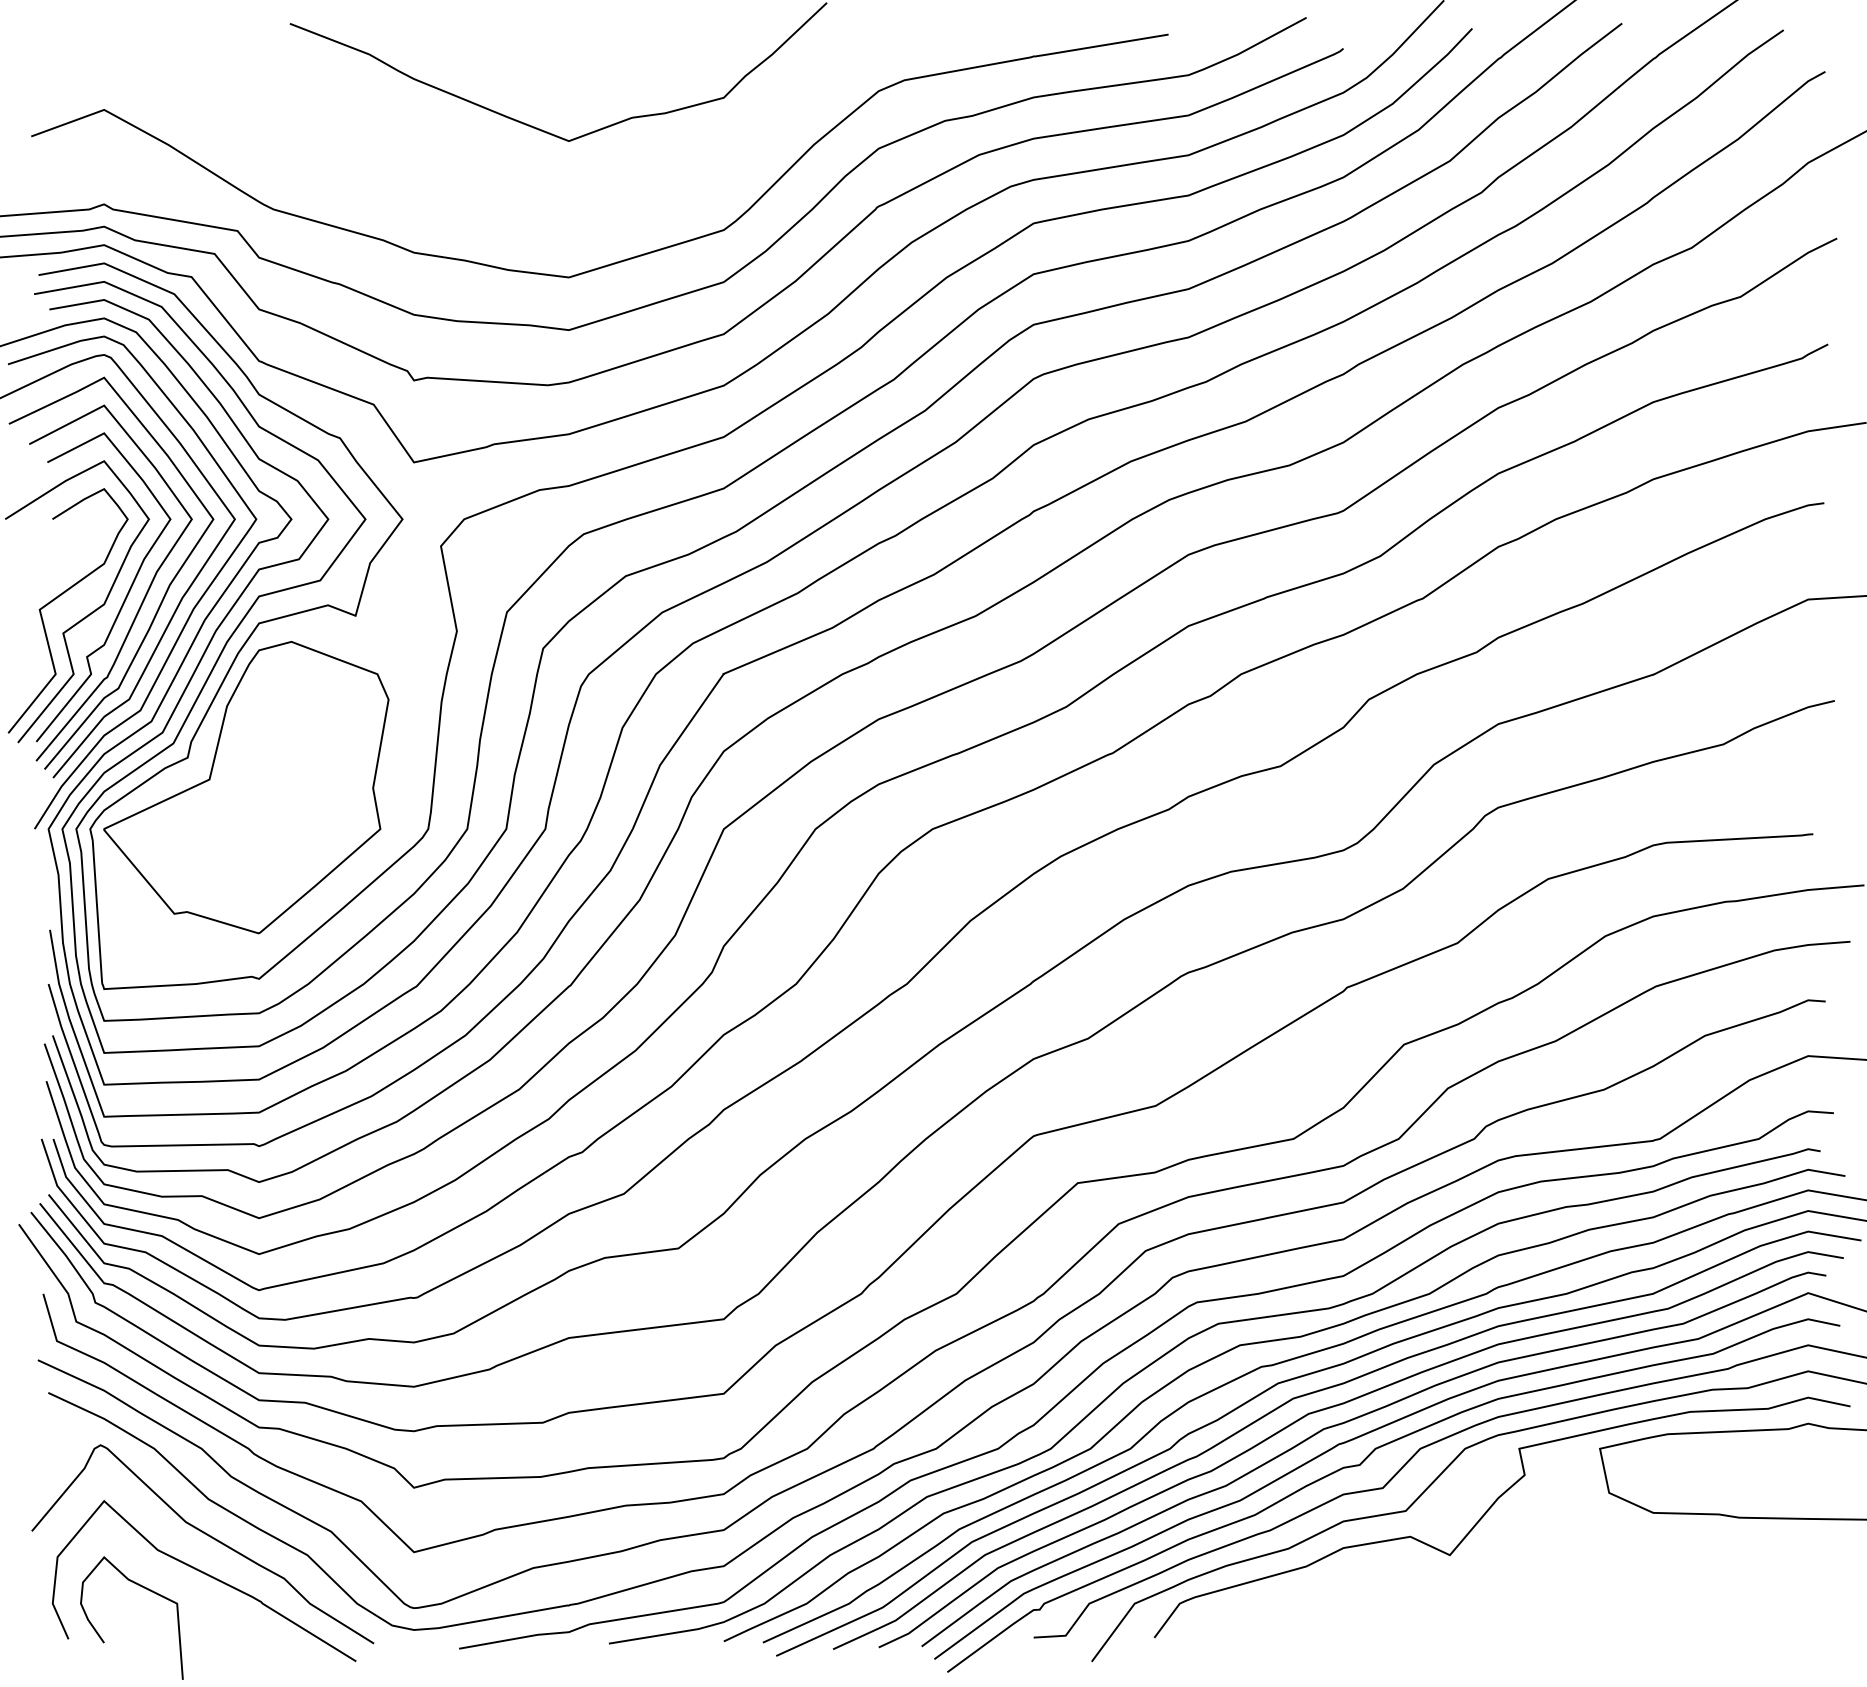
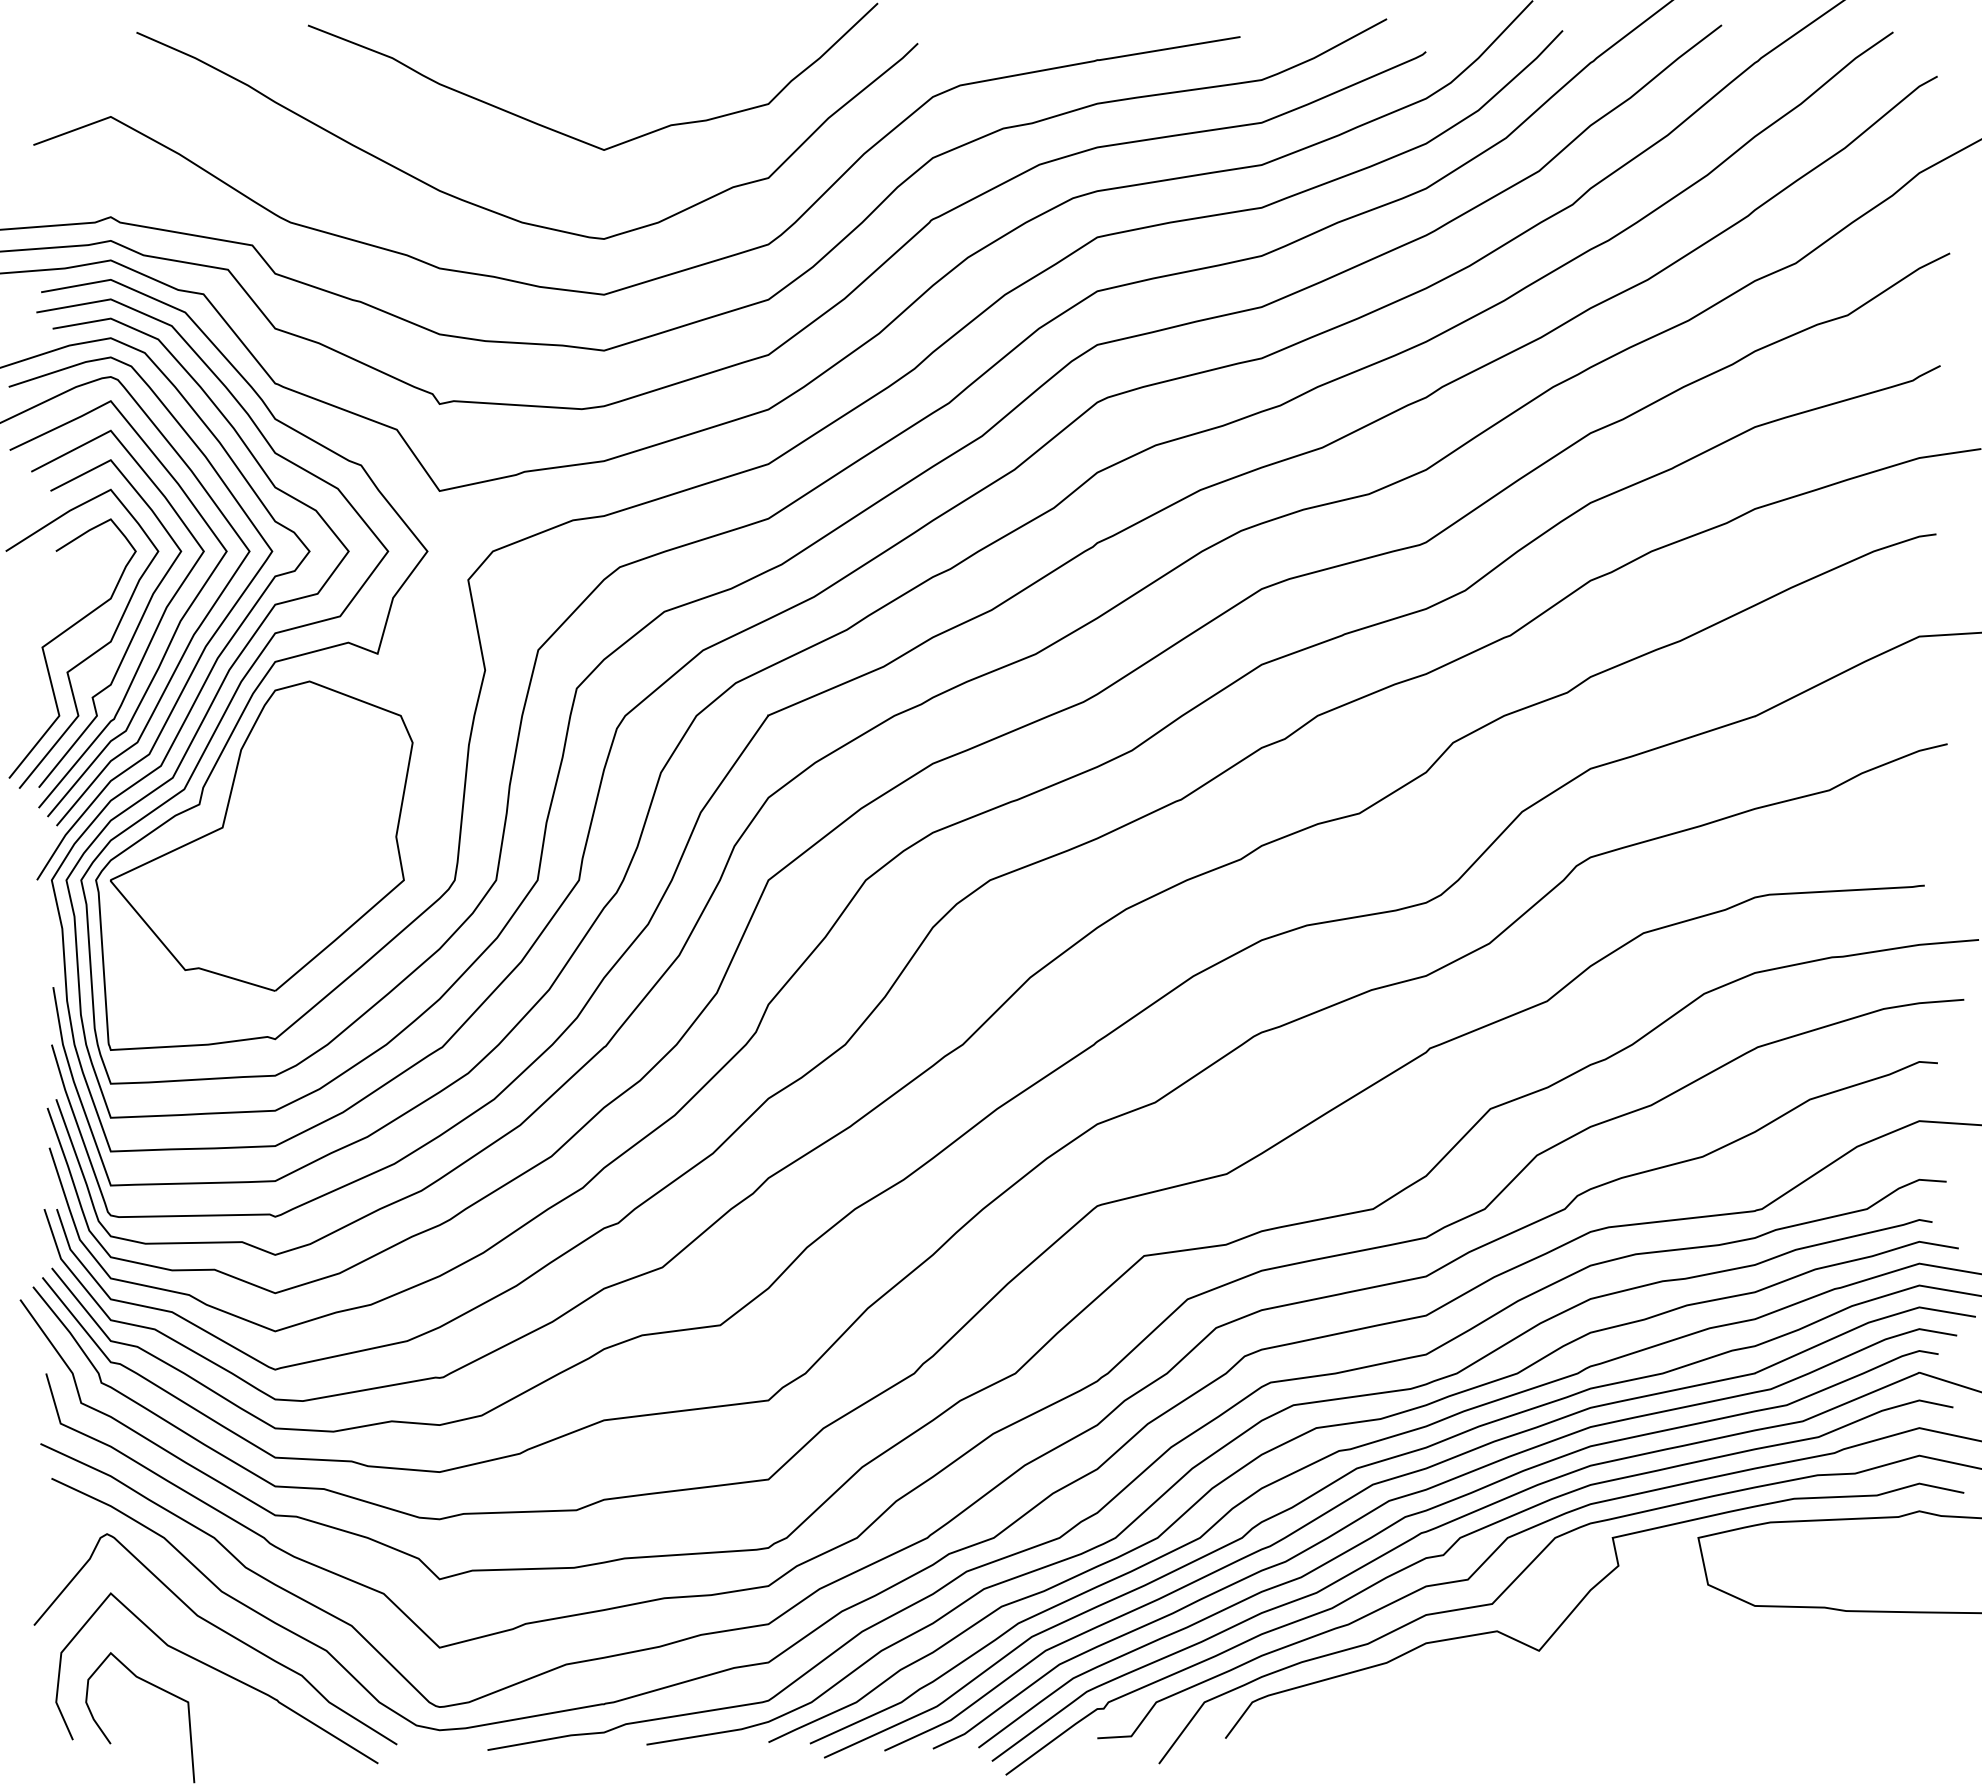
curve: (472, 200) -> (501, 213), added

